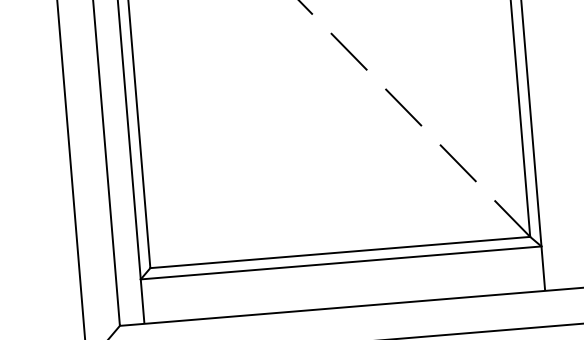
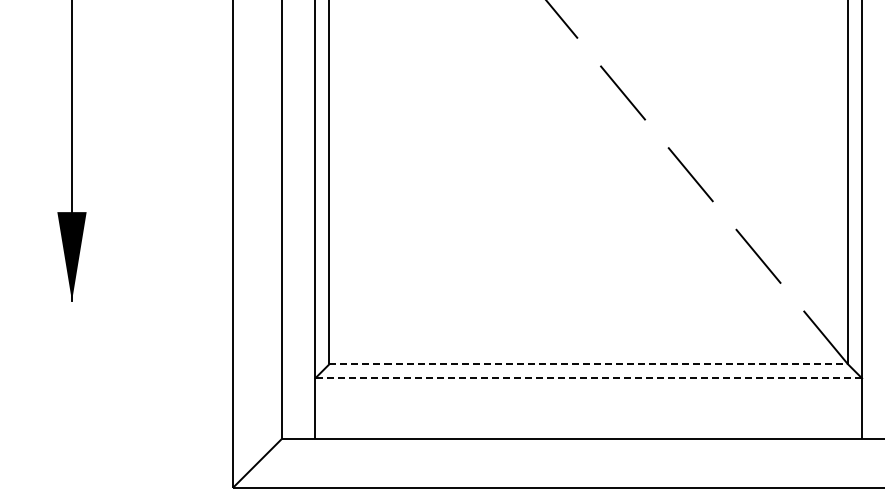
line: (340, 252) -> (589, 364), solid -> dashed
line: (341, 263) -> (588, 378), solid -> dashed

